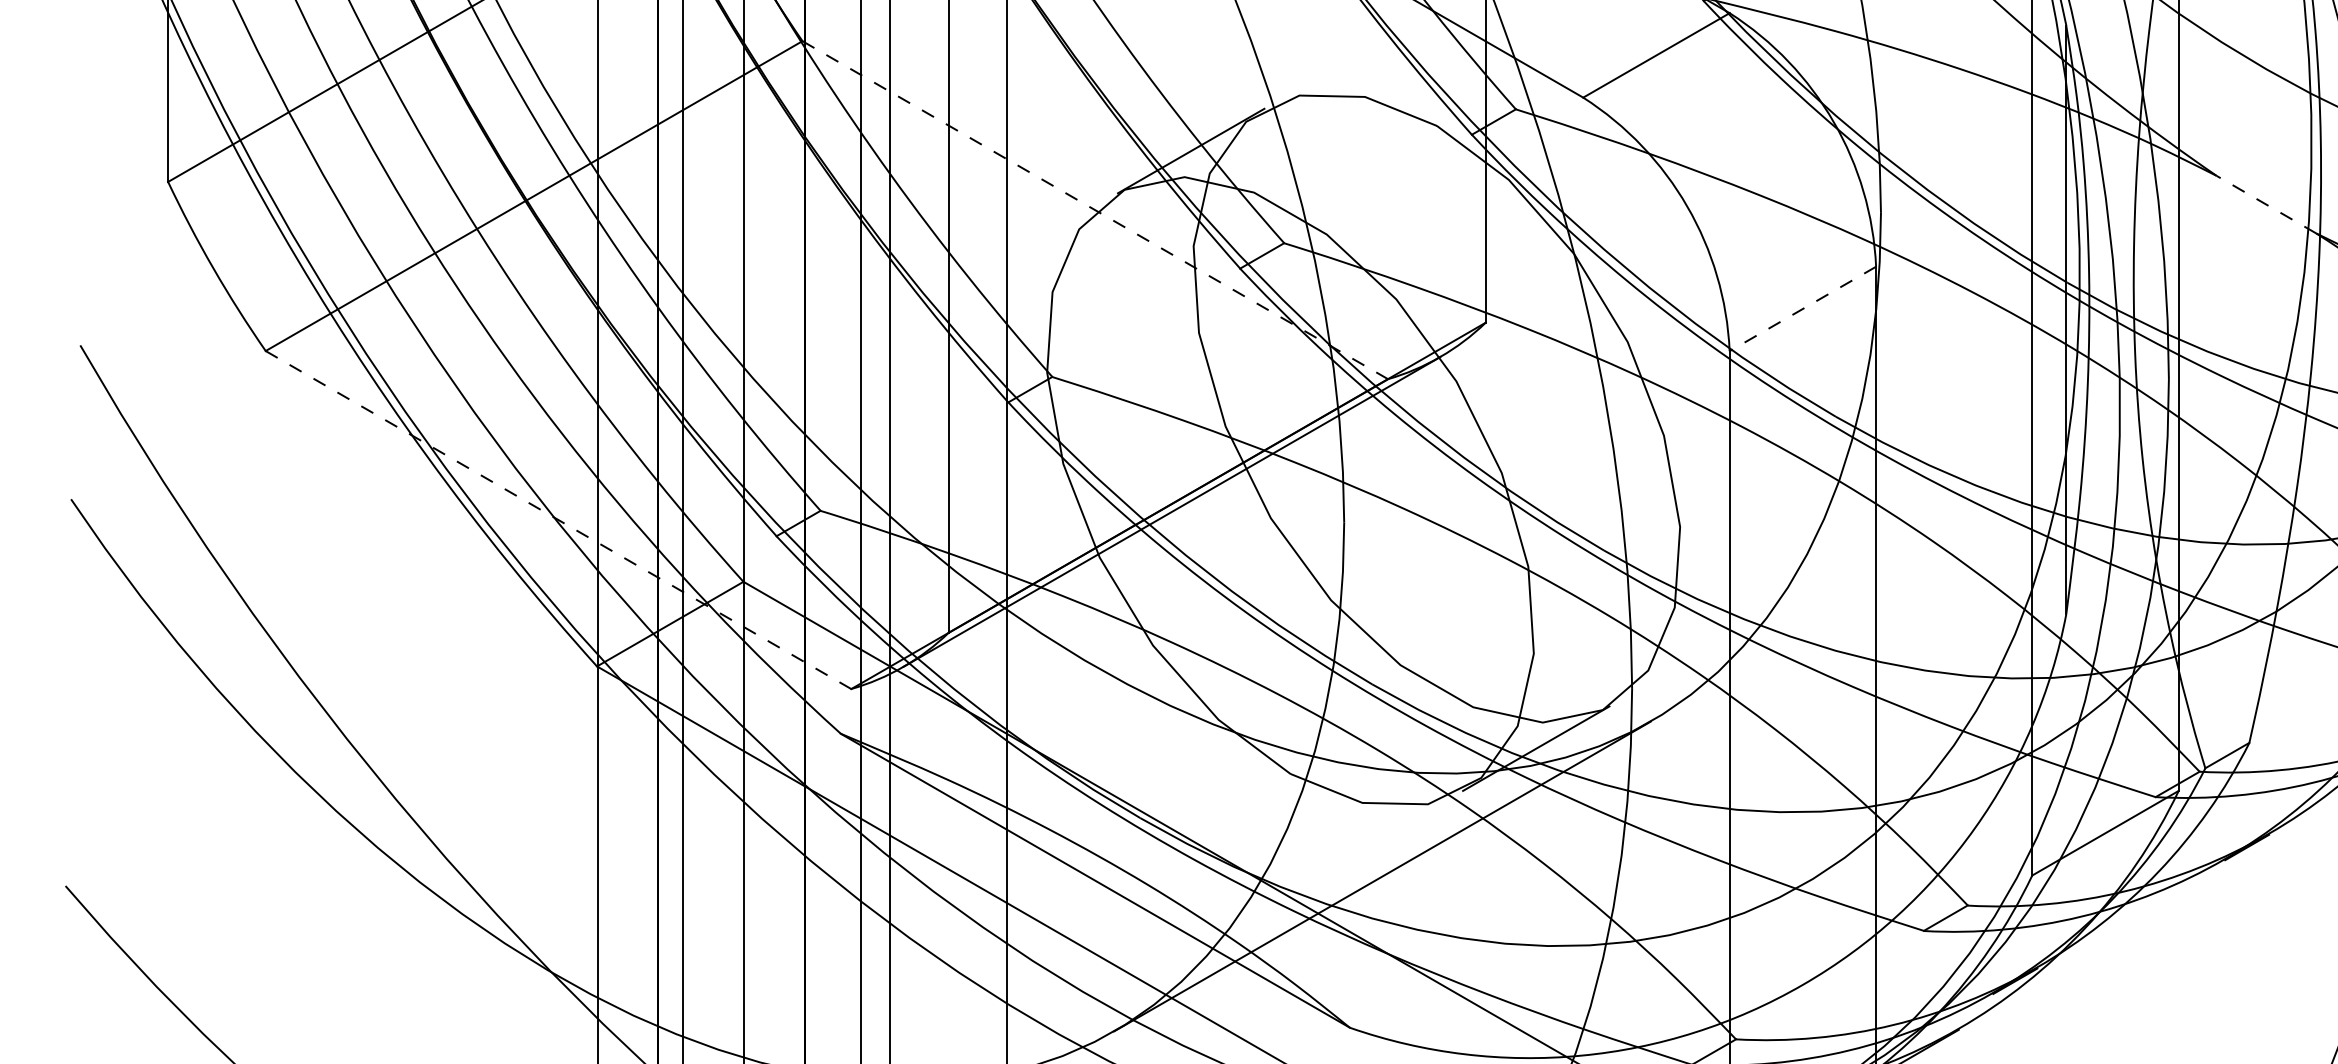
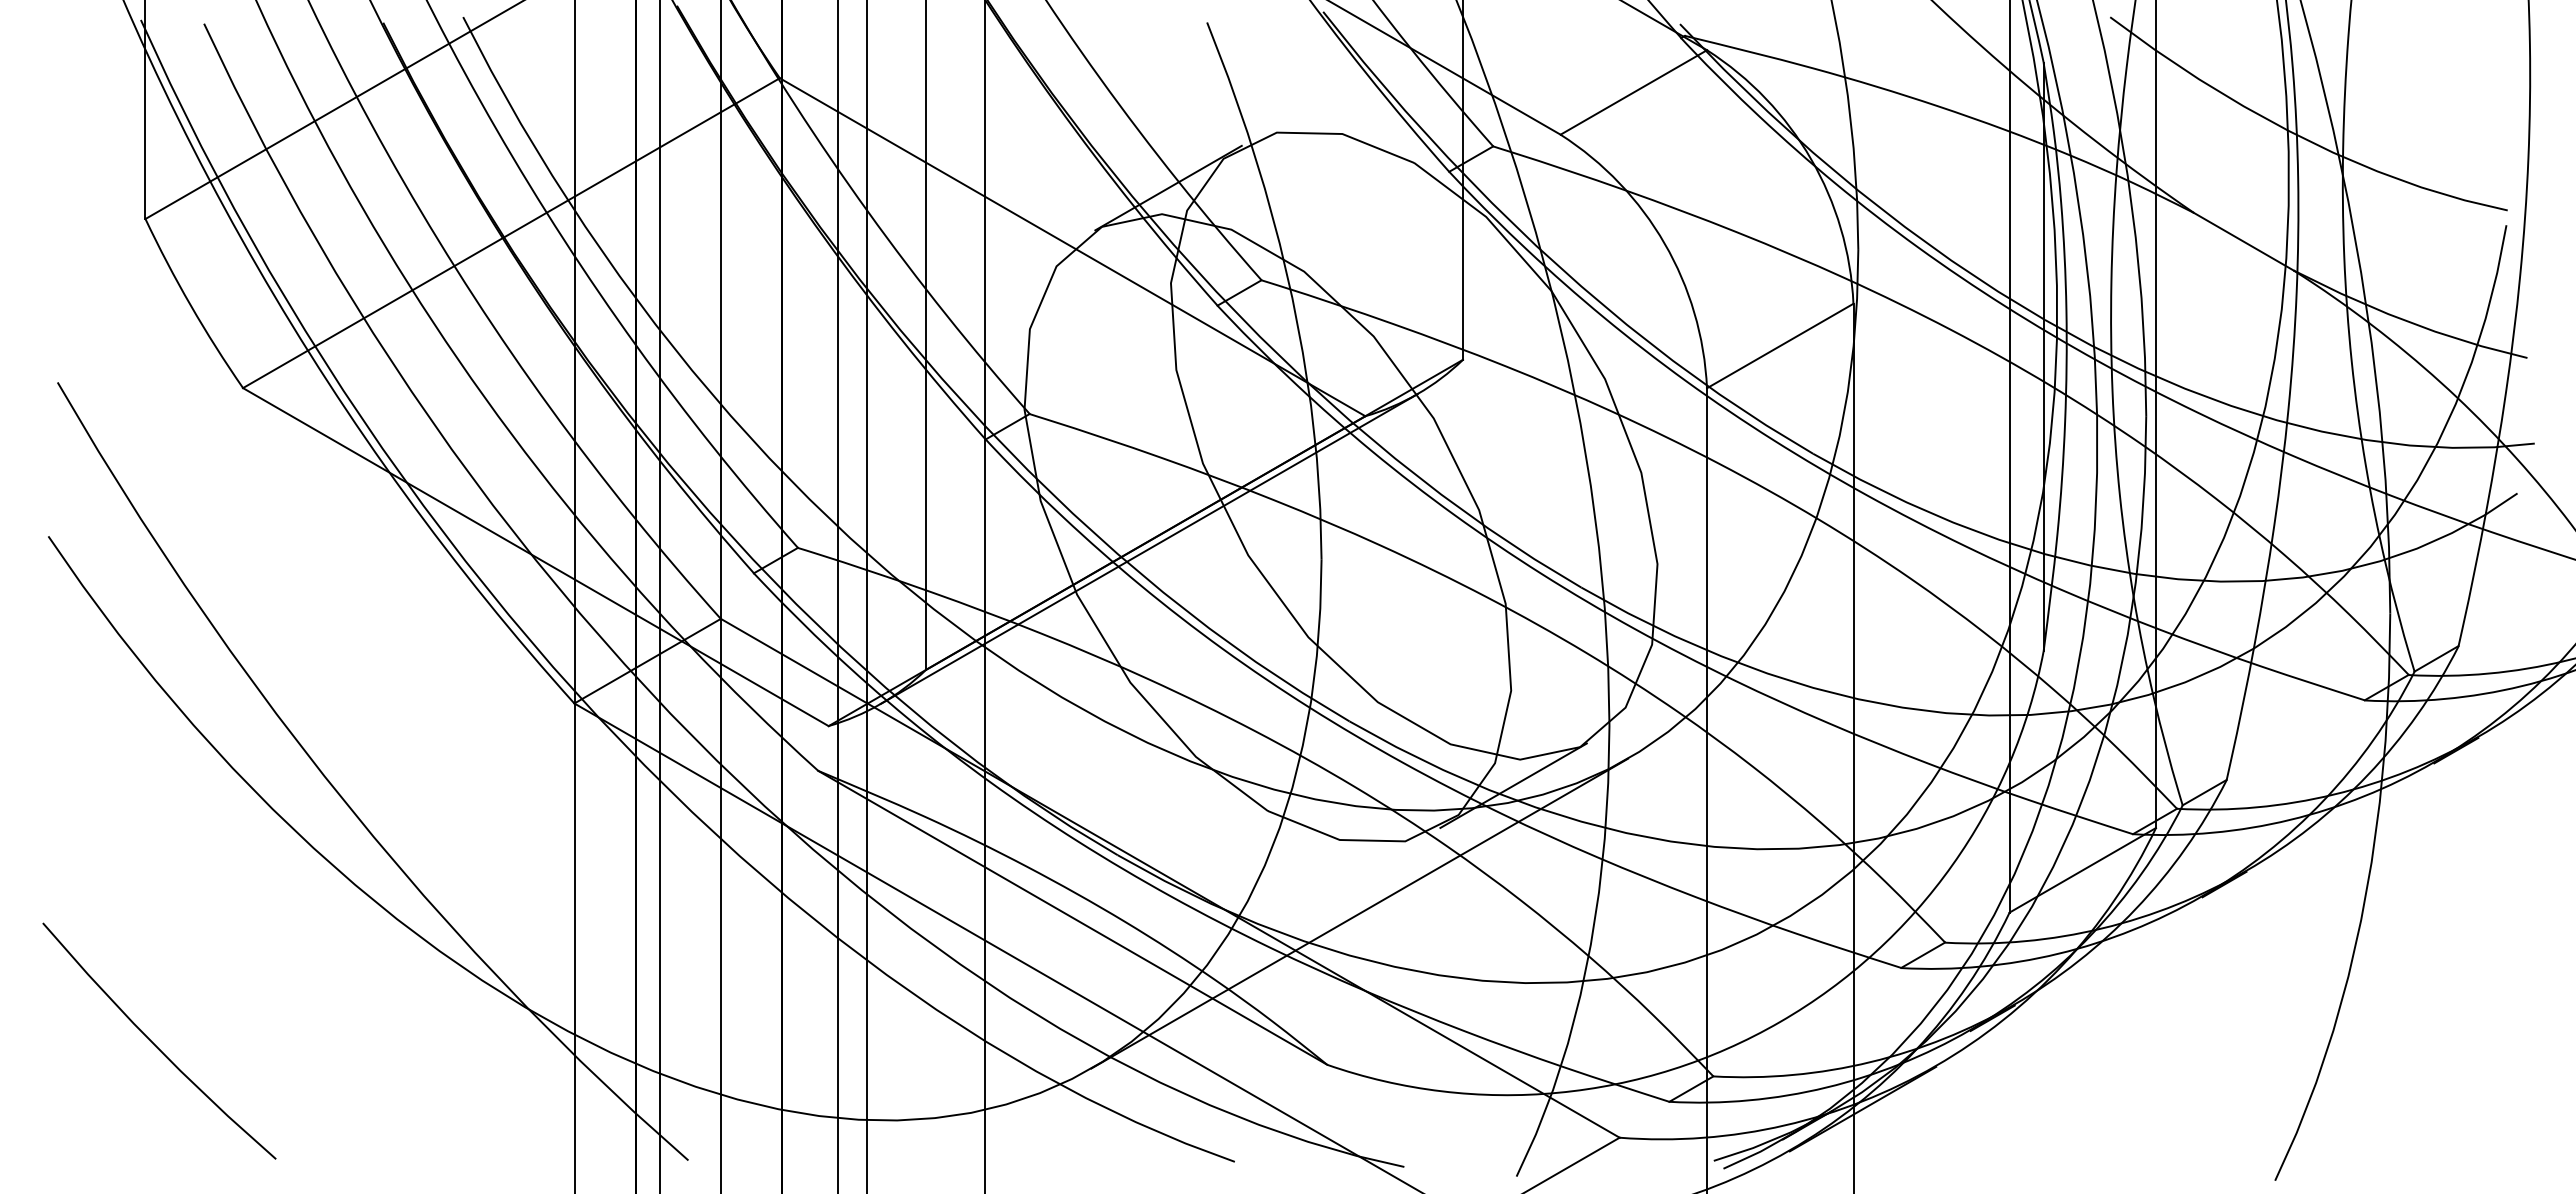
line: (2266, 204) -> (2243, 241), dashed -> solid
line: (1096, 210) -> (1073, 247), dashed -> solid
line: (1803, 309) -> (1780, 346), dashed -> solid
line: (559, 520) -> (536, 557), dashed -> solid

